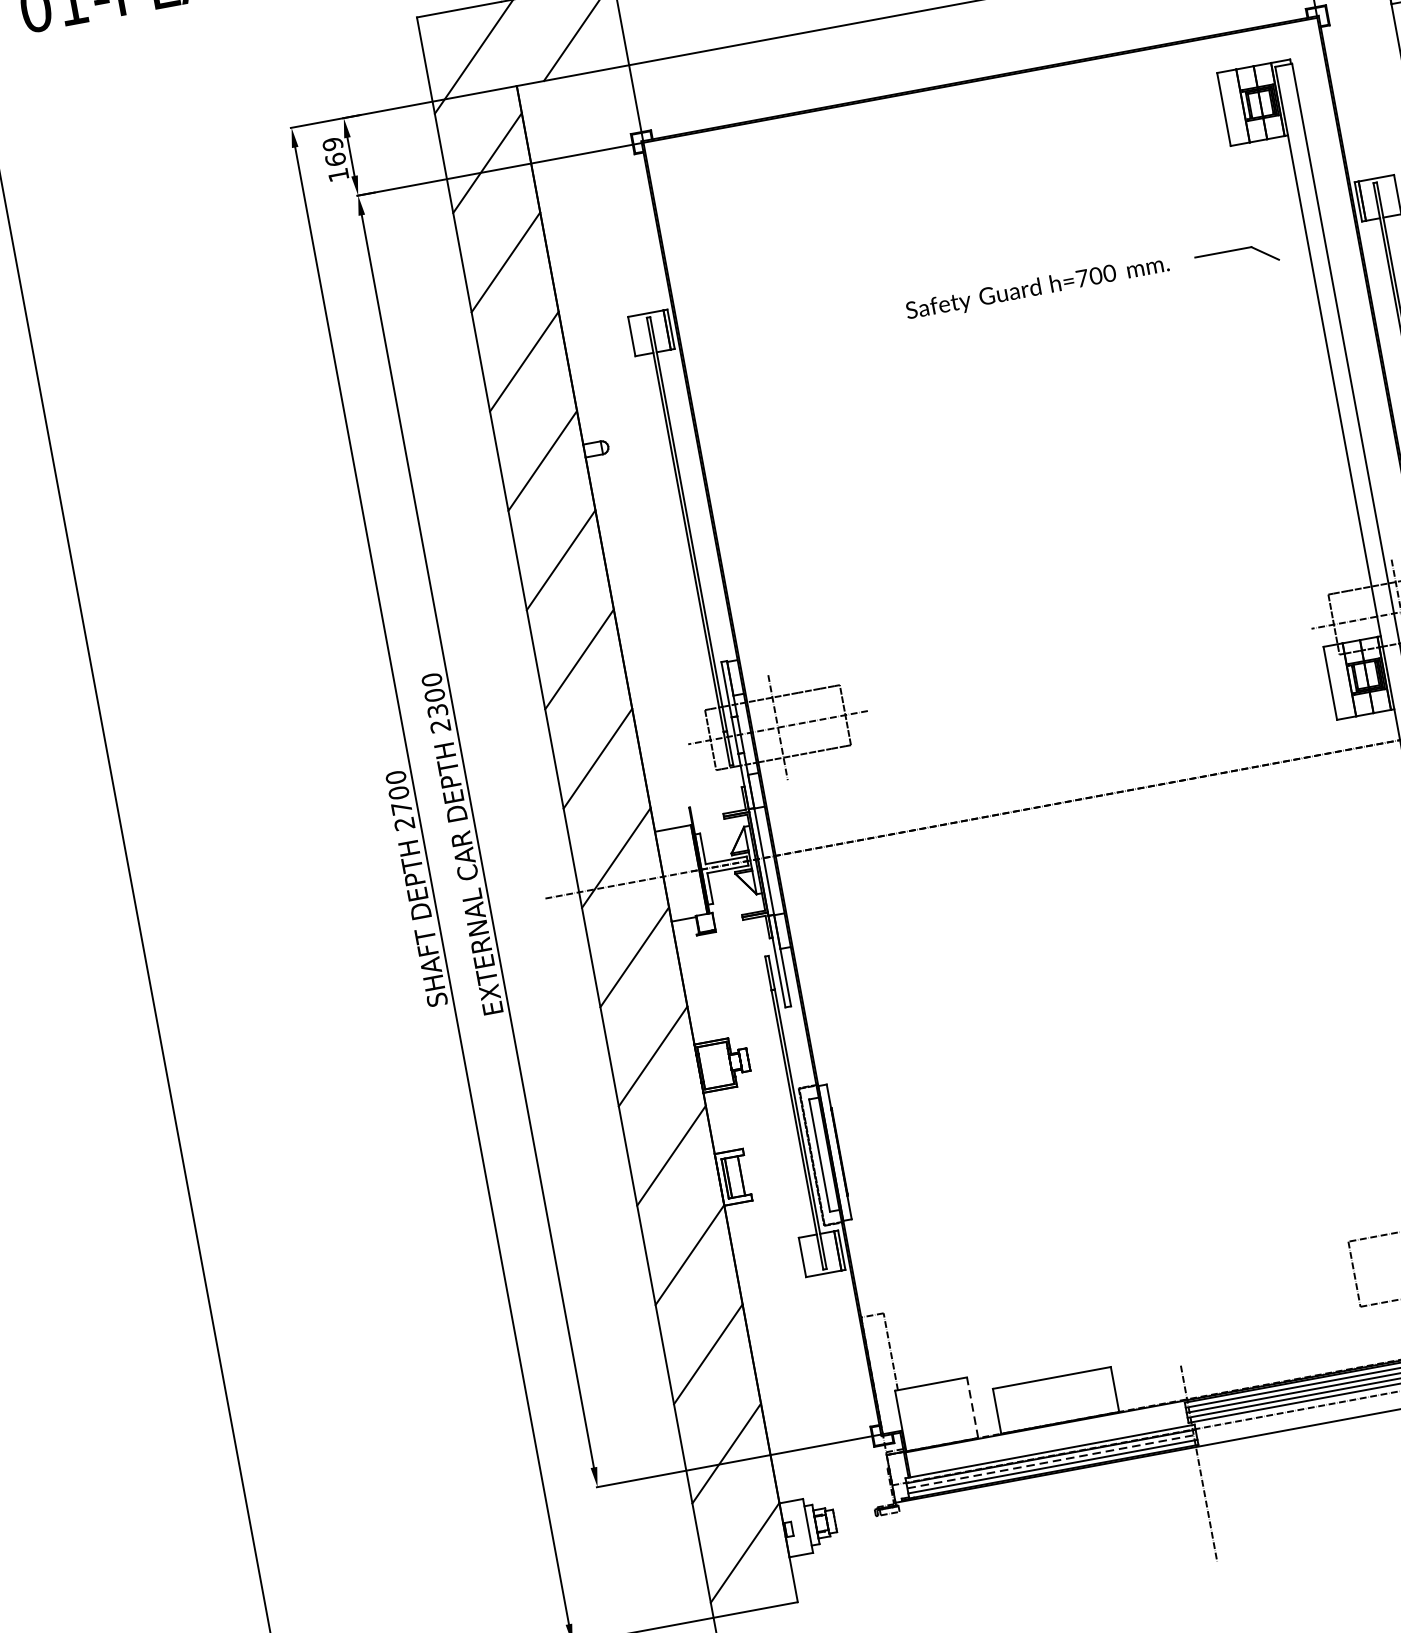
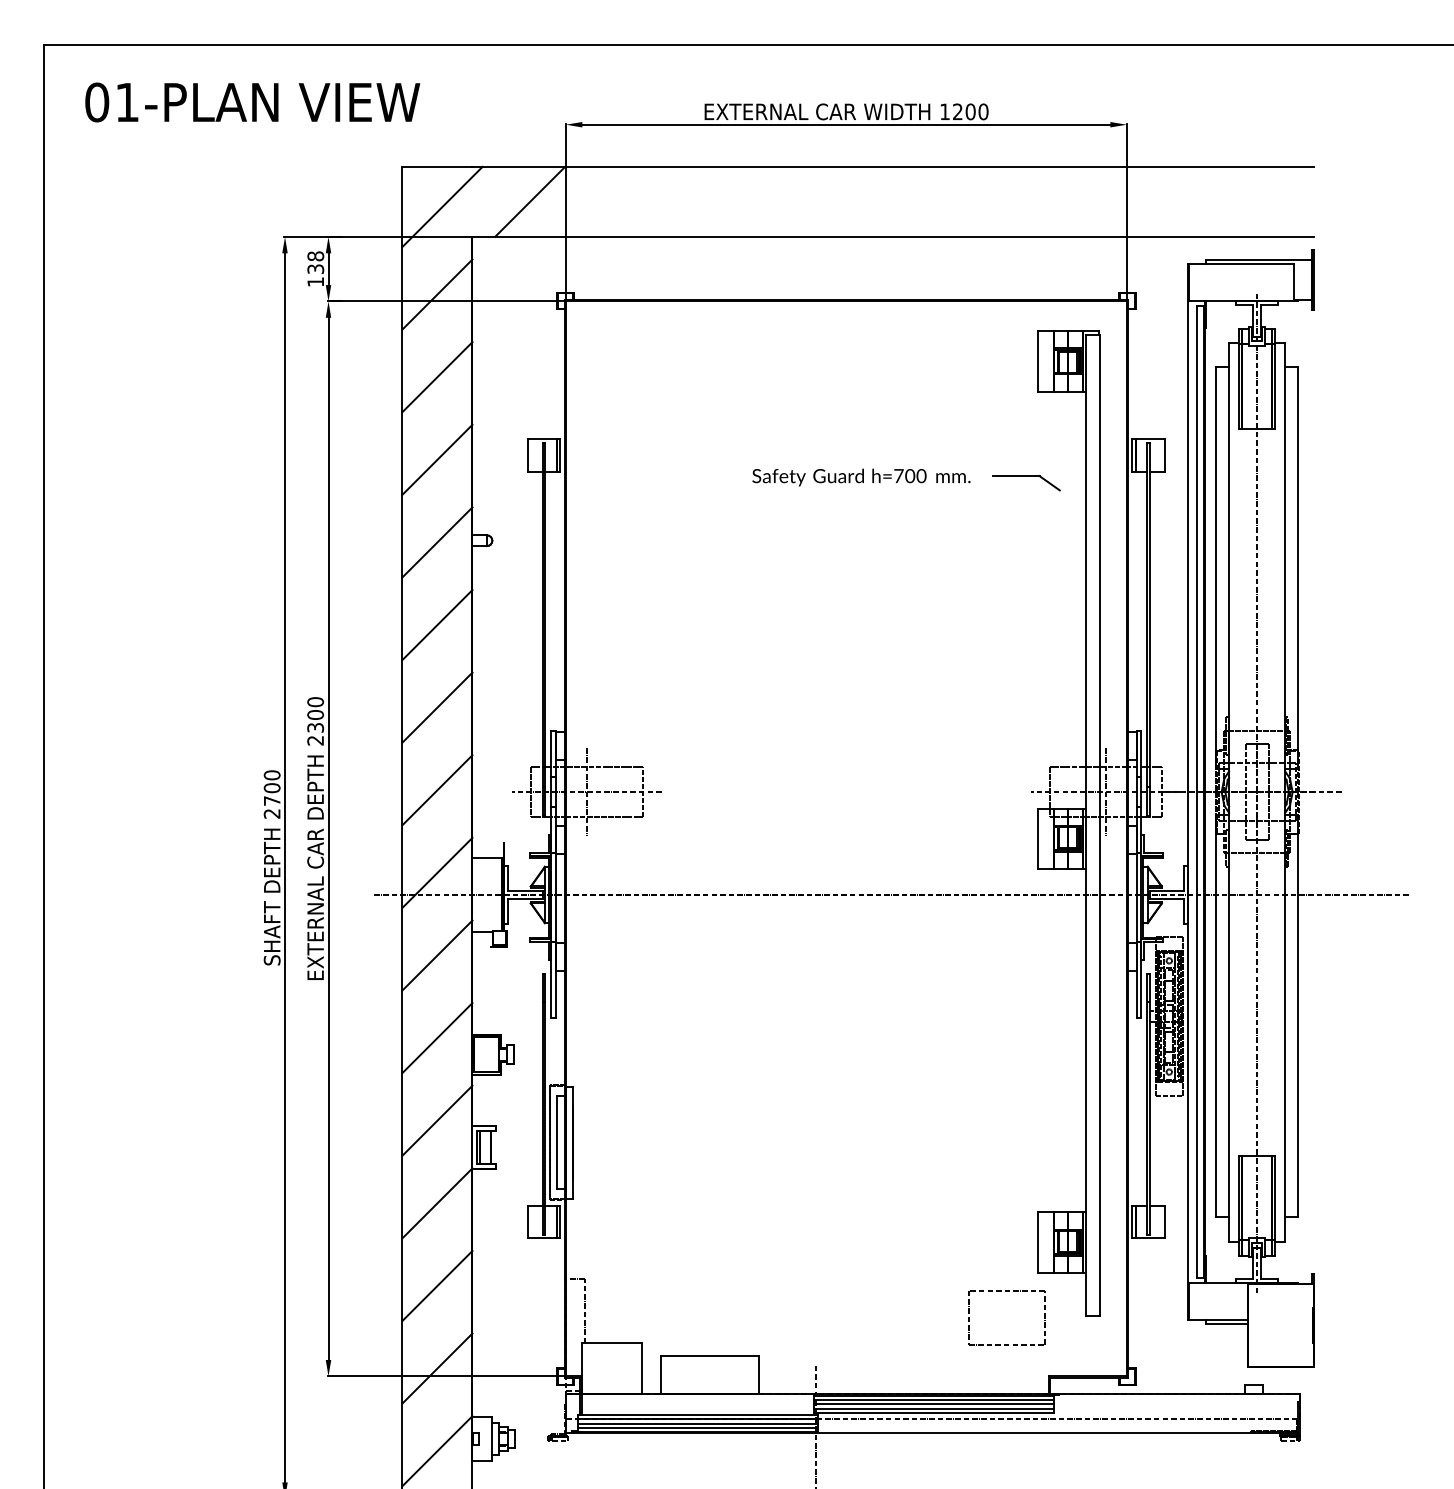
text: (333, 151) -> (315, 262), 169 -> 138
line: (972, 1406) -> (642, 1367), dashed -> solid
line: (1052, 1461) -> (698, 1423), dashed -> solid

